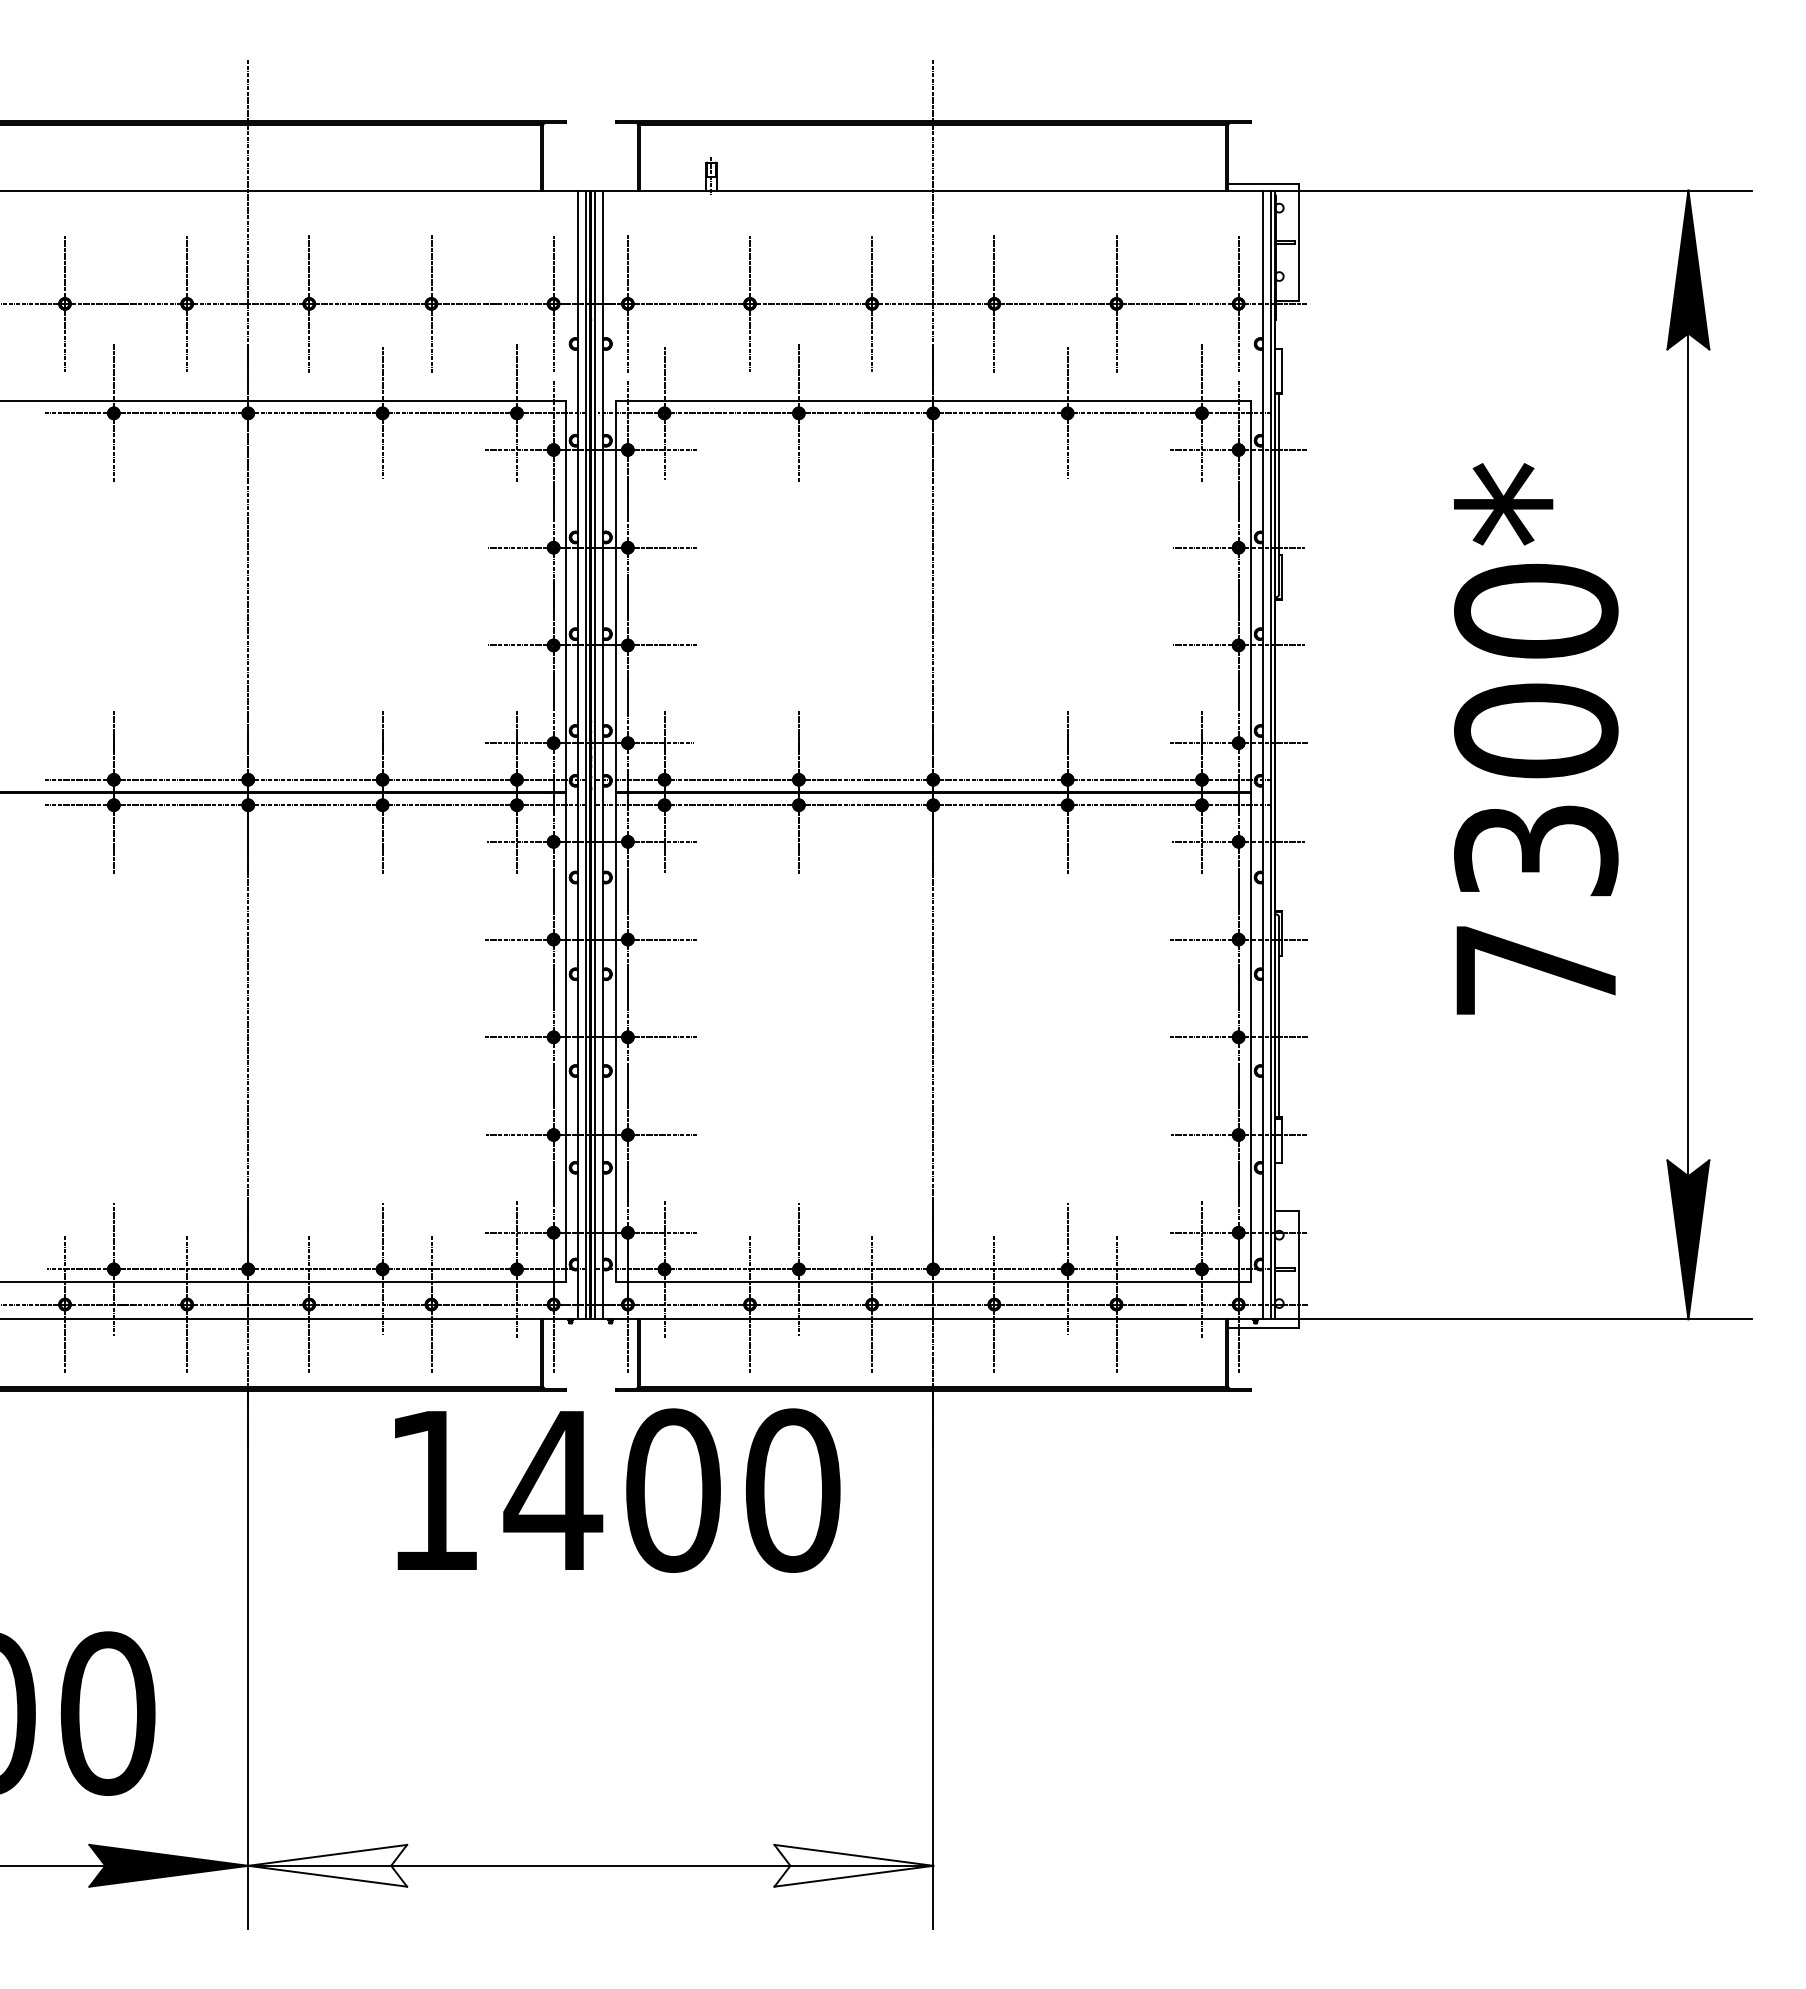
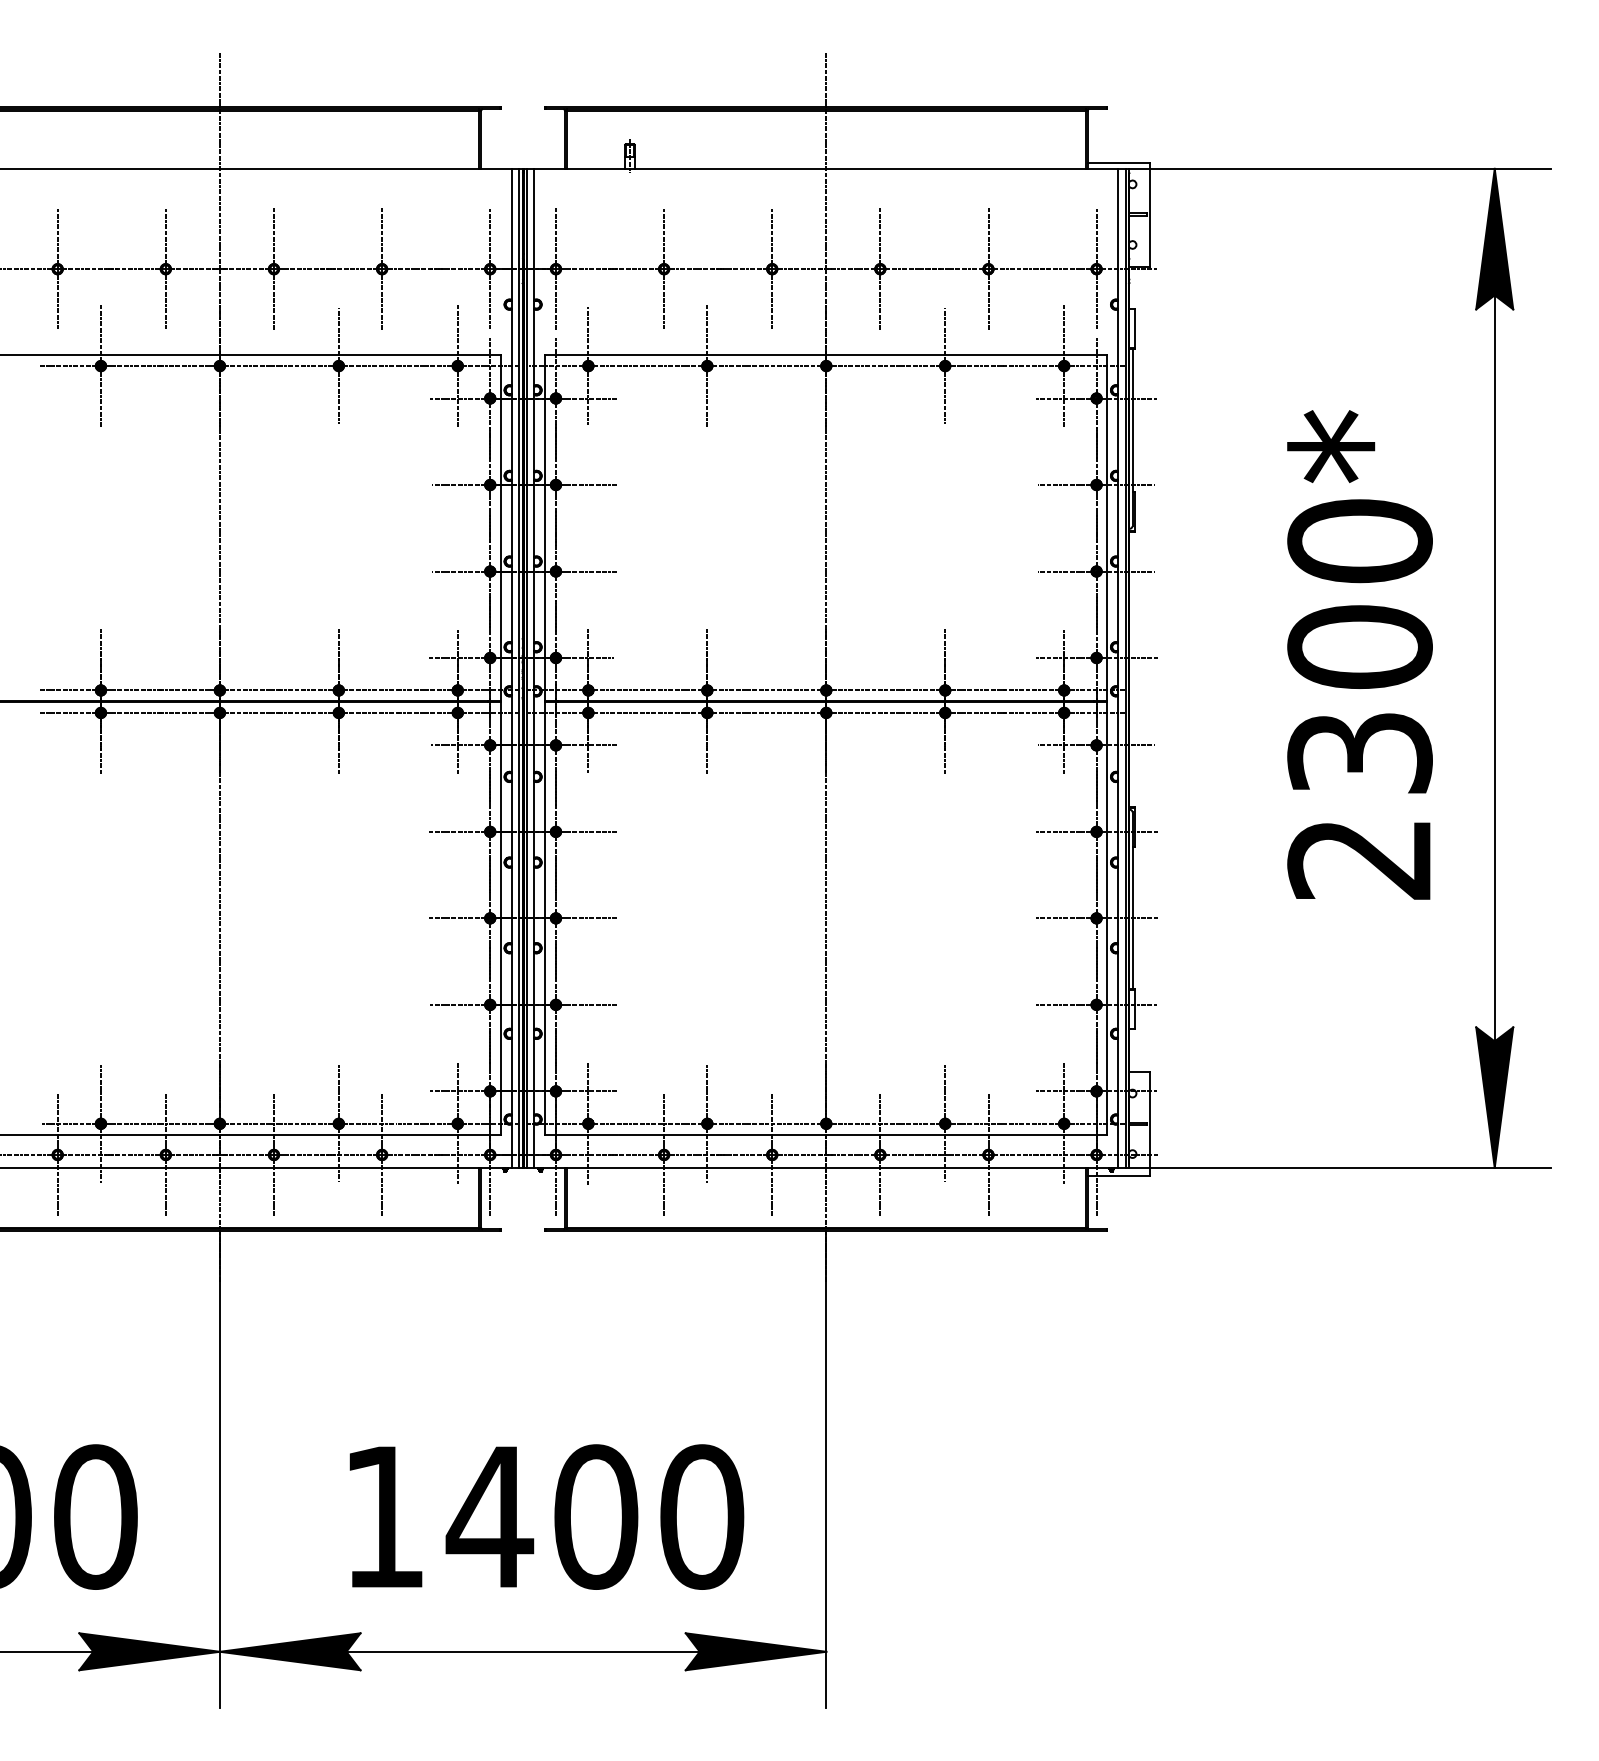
text: (1534, 971) -> (1358, 860), 7300* -> 2300*
text: (617, 1490) -> (546, 1516), moved
fill: (327, 1865) -> (290, 1651), added
fill: (853, 1865) -> (755, 1651), added

